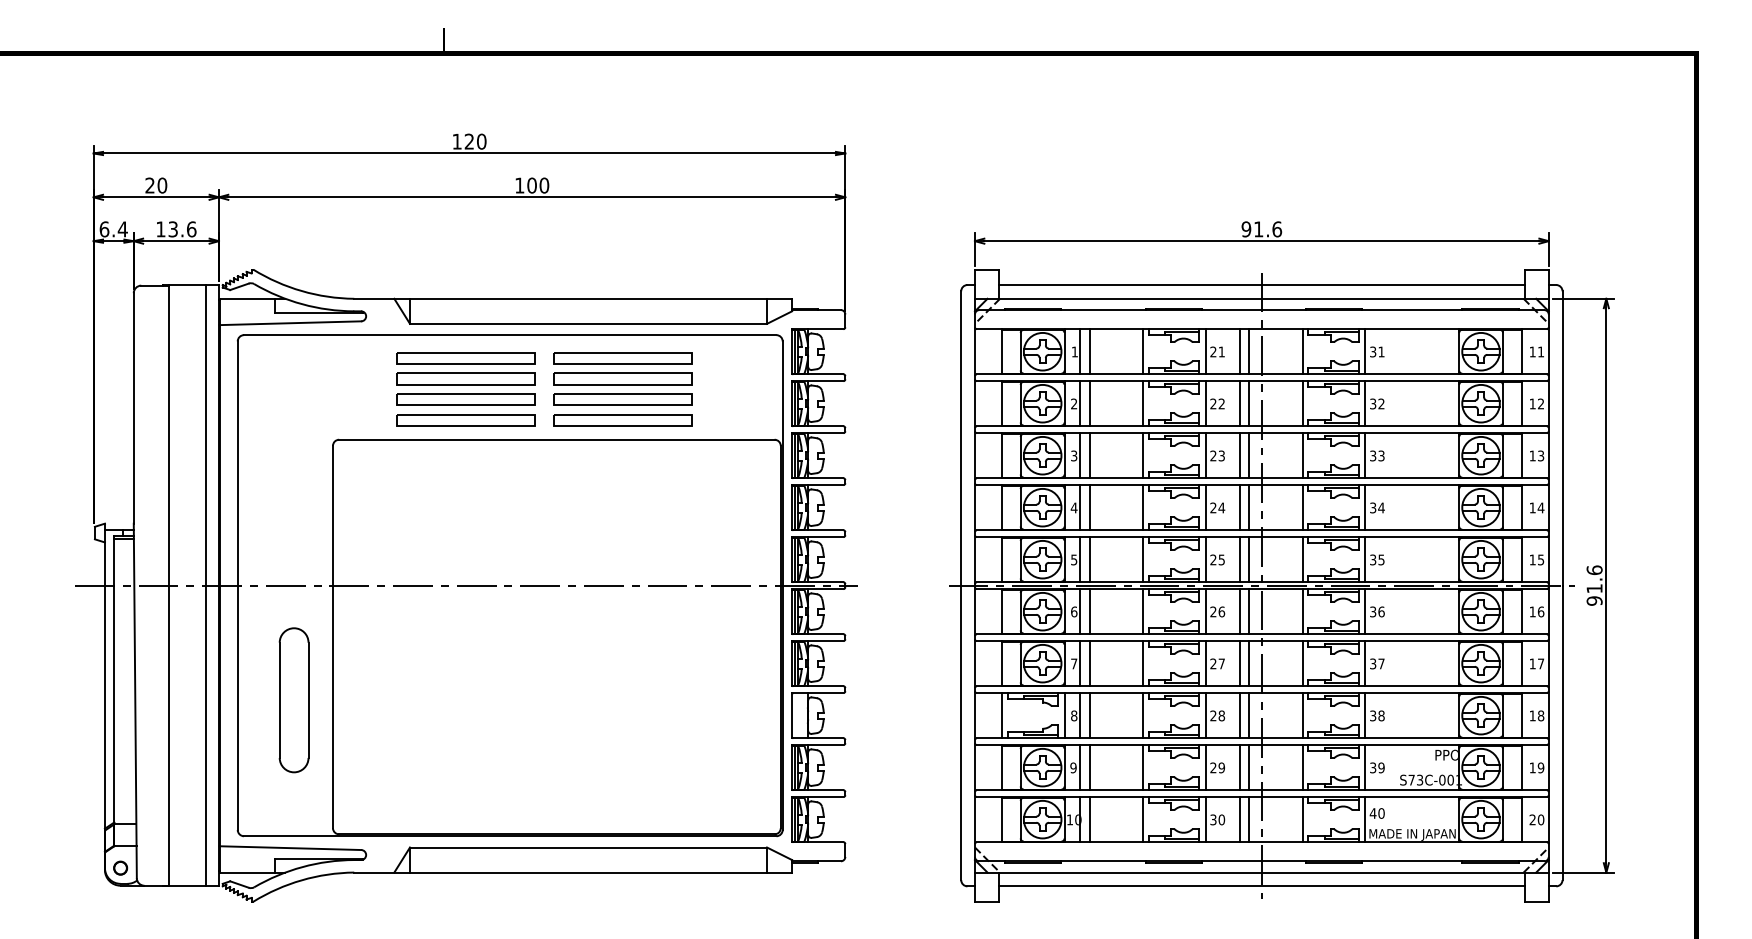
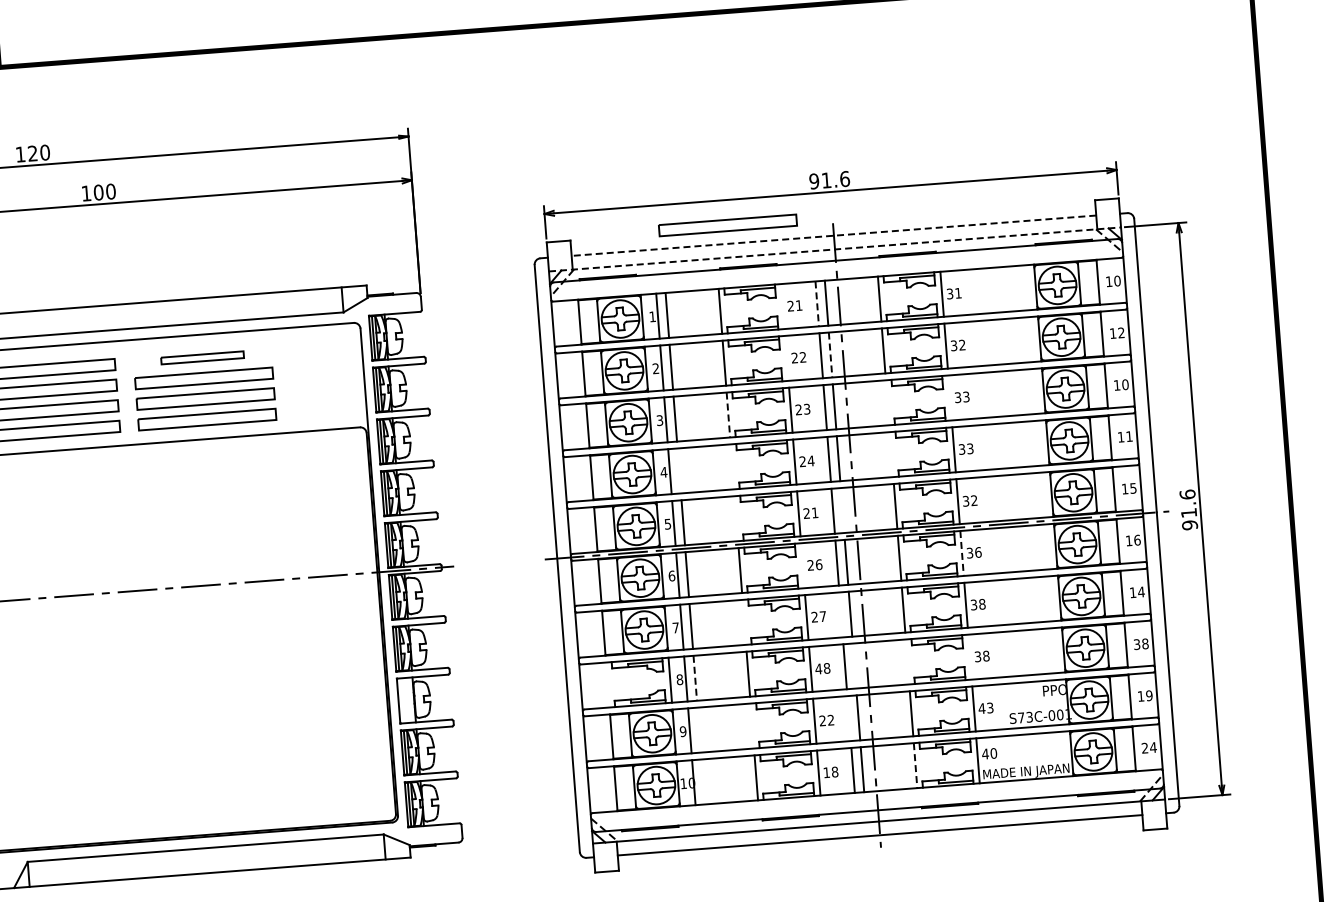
part: (1156, 266) -> (727, 225), added
line: (1261, 285) -> (833, 236), solid -> dashed
line: (1261, 298) -> (834, 249), solid -> dashed
line: (1205, 351) -> (782, 306), removed
line: (1239, 351) -> (816, 303), solid -> dashed
text: (1540, 351) -> (1116, 280), 11 -> 10
part: (622, 358) -> (202, 358), size x0.6
line: (1205, 403) -> (786, 358), removed
line: (1249, 403) -> (830, 354), solid -> dashed
line: (1142, 455) -> (728, 414), solid -> dashed
line: (1302, 455) -> (887, 402), removed
line: (1365, 455) -> (950, 397), removed
text: (1540, 455) -> (1124, 384), 13 -> 10
line: (1089, 507) -> (679, 470), removed
line: (1142, 507) -> (732, 466), removed
line: (1302, 507) -> (891, 454), removed
text: (1381, 507) -> (970, 448), 34 -> 33
text: (1540, 507) -> (1128, 436), 14 -> 11
line: (1142, 559) -> (735, 518), removed
text: (1221, 559) -> (814, 512), 25 -> 21
line: (1249, 559) -> (842, 510), removed
text: (1381, 559) -> (974, 500), 35 -> 32
line: (1205, 611) -> (802, 565), removed
line: (1365, 611) -> (962, 553), solid -> dashed
line: (1142, 663) -> (743, 622), removed
line: (1239, 663) -> (840, 614), removed
text: (1381, 663) -> (982, 603), 37 -> 38
text: (1540, 663) -> (1140, 591), 17 -> 14
line: (1001, 715) -> (607, 684), removed
line: (1089, 715) -> (695, 678), solid -> dashed
text: (1213, 715) -> (818, 668), 28 -> 48
line: (1249, 715) -> (854, 665), removed
line: (1302, 715) -> (907, 661), removed
line: (1365, 715) -> (970, 656), removed
text: (1532, 715) -> (1136, 644), 18 -> 38
line: (1089, 767) -> (699, 730), removed
line: (1142, 767) -> (751, 725), removed
text: (1221, 767) -> (830, 719), 29 -> 22
line: (1239, 767) -> (848, 718), removed
text: (1376, 767) -> (985, 707), 39 -> 43
line: (1089, 819) -> (703, 781), removed
text: (1217, 819) -> (830, 772), 30 -> 18
line: (1302, 819) -> (915, 765), solid -> dashed
text: (1540, 819) -> (1152, 747), 20 -> 24

